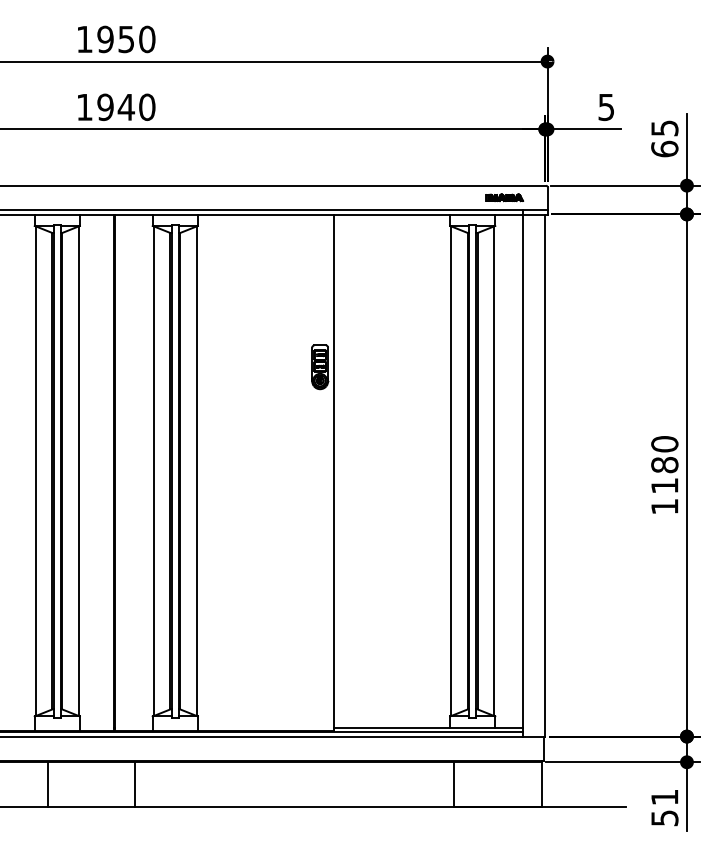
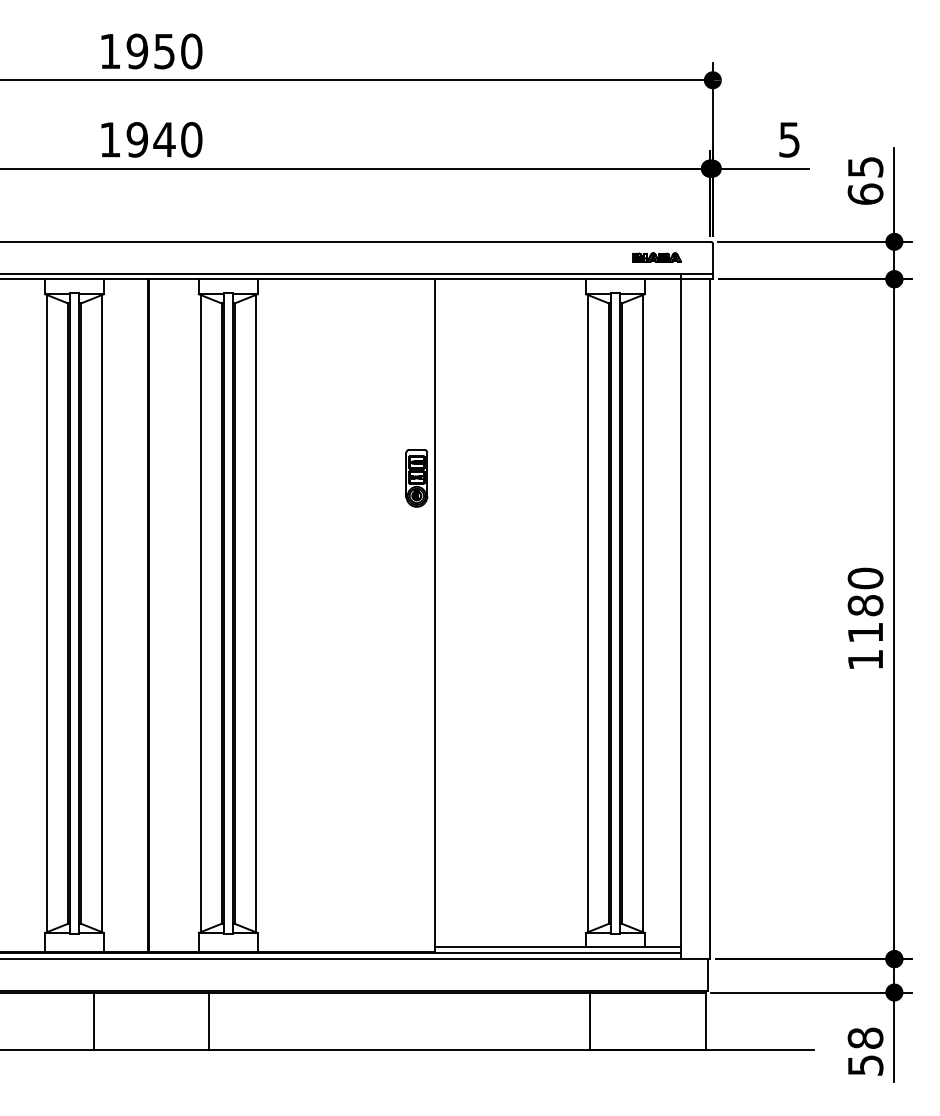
line: (47, 784) -> (93, 1021), moved
line: (135, 784) -> (208, 1021), moved
text: (664, 797) -> (865, 1038), 51 -> 58

